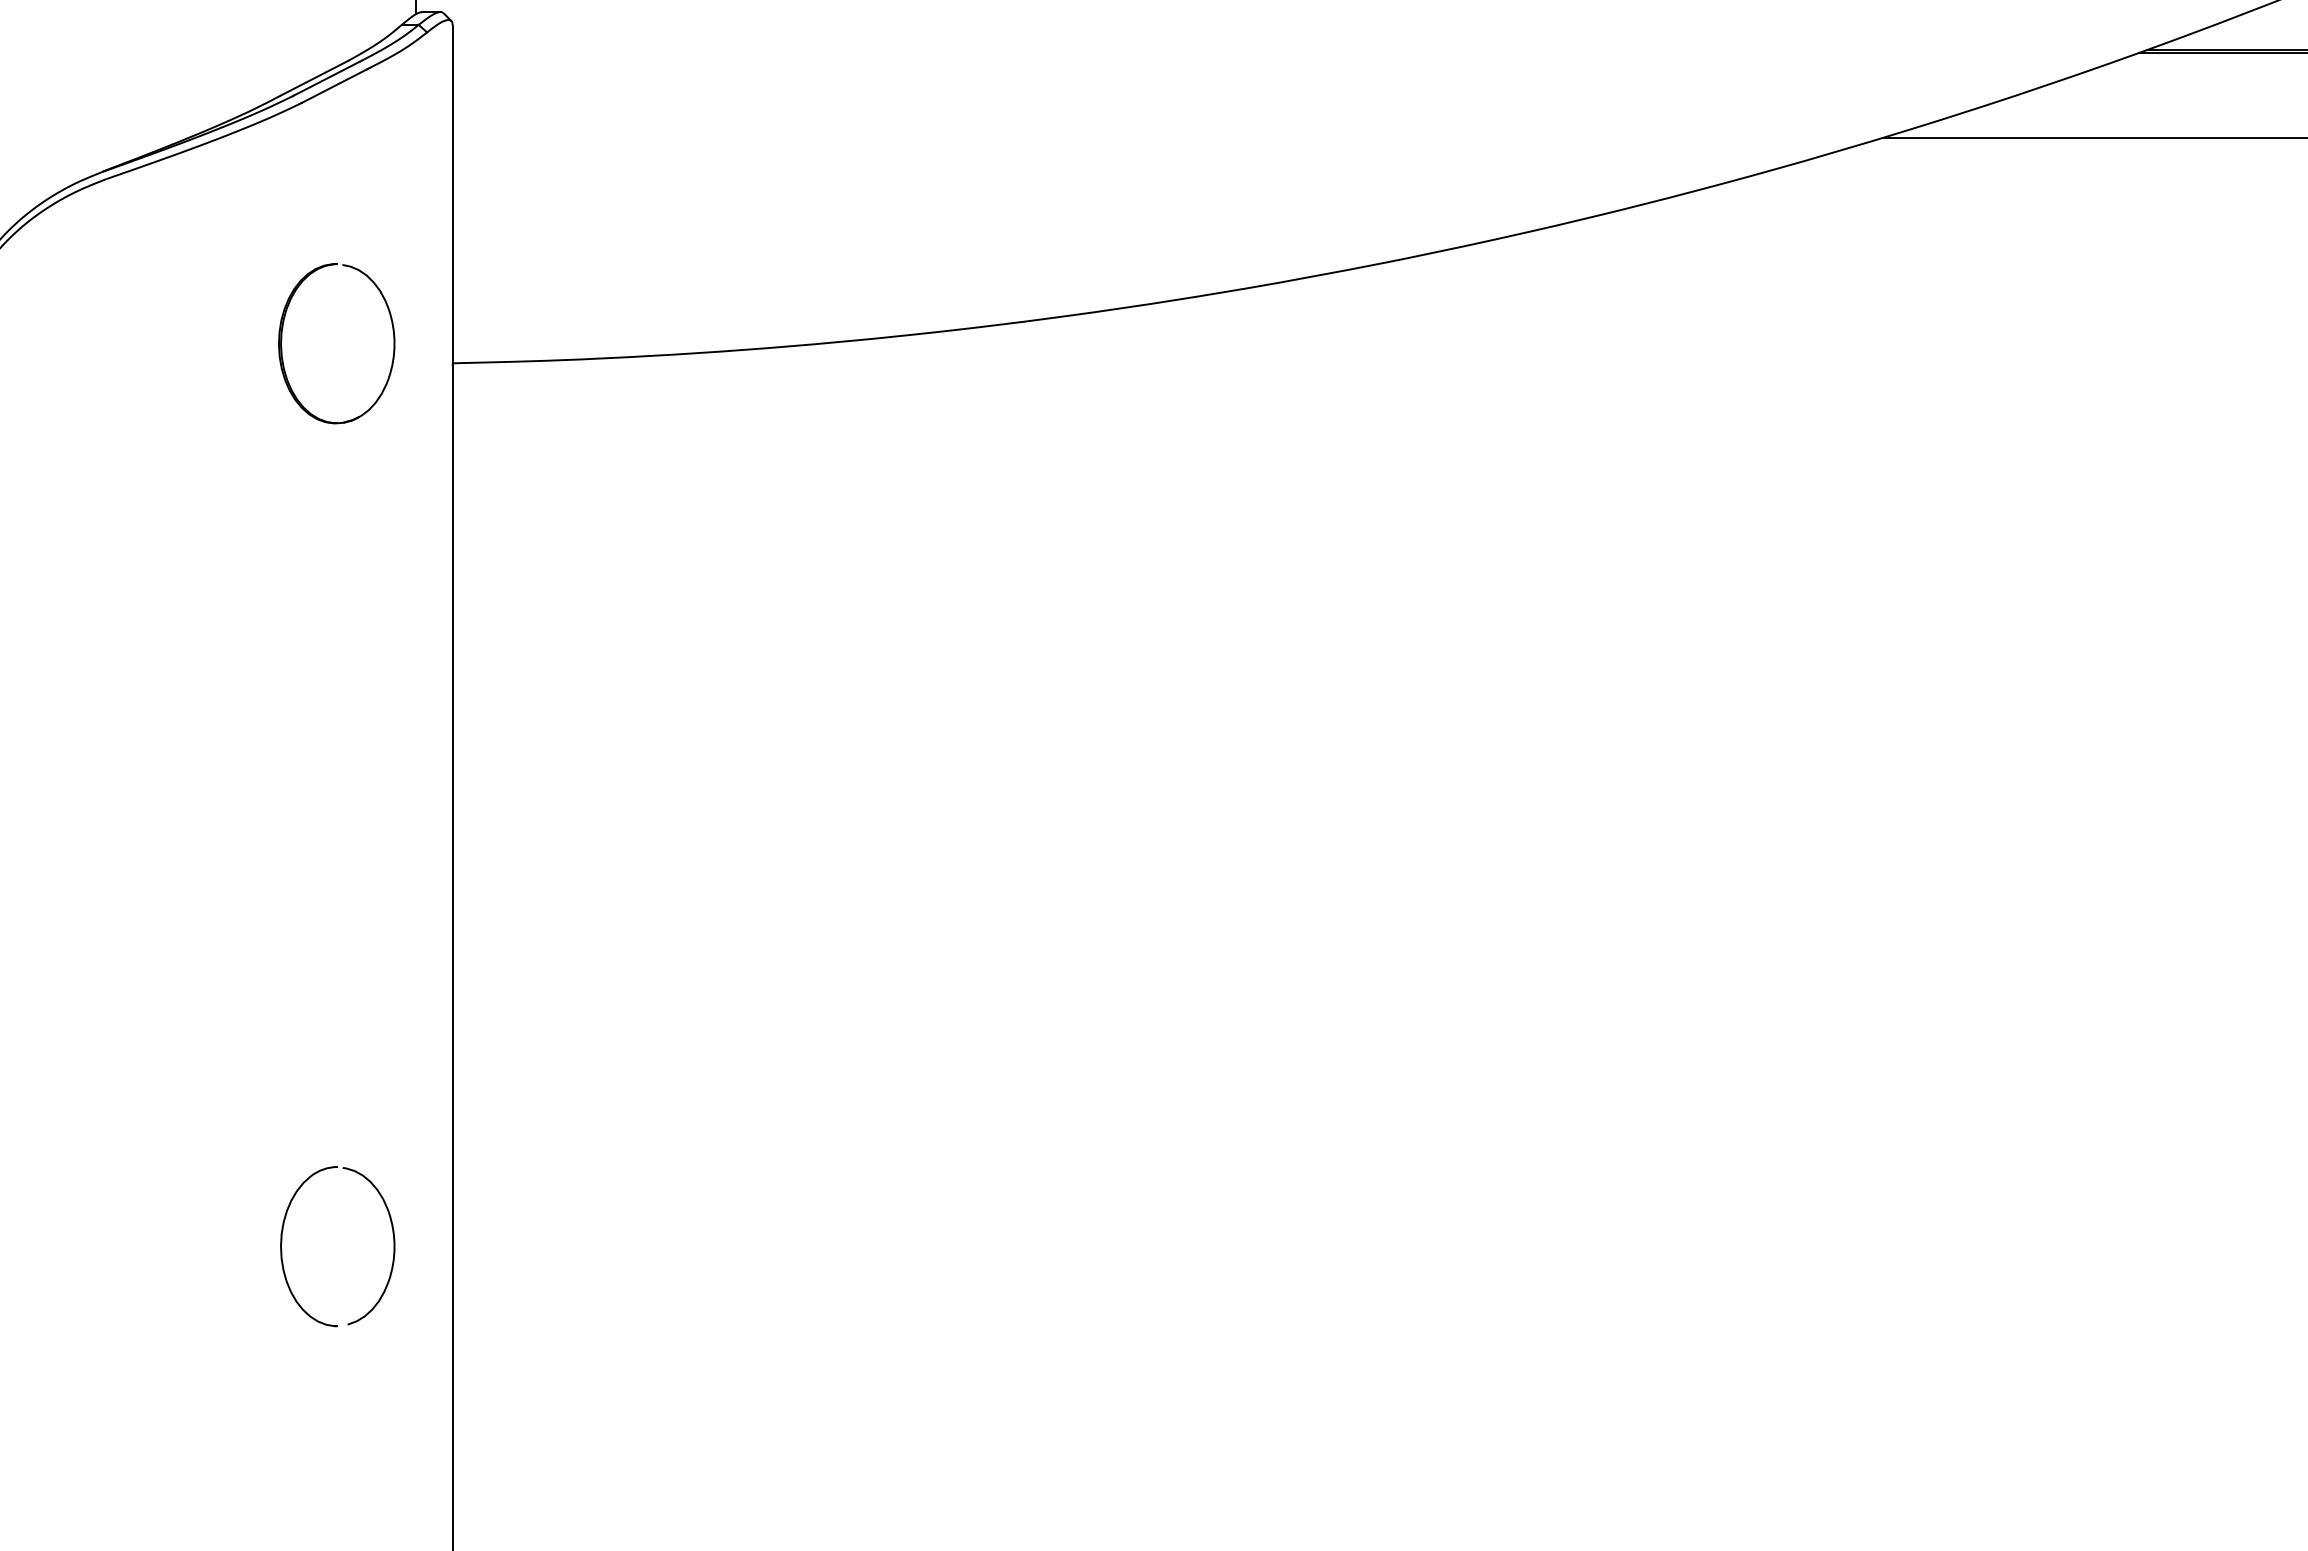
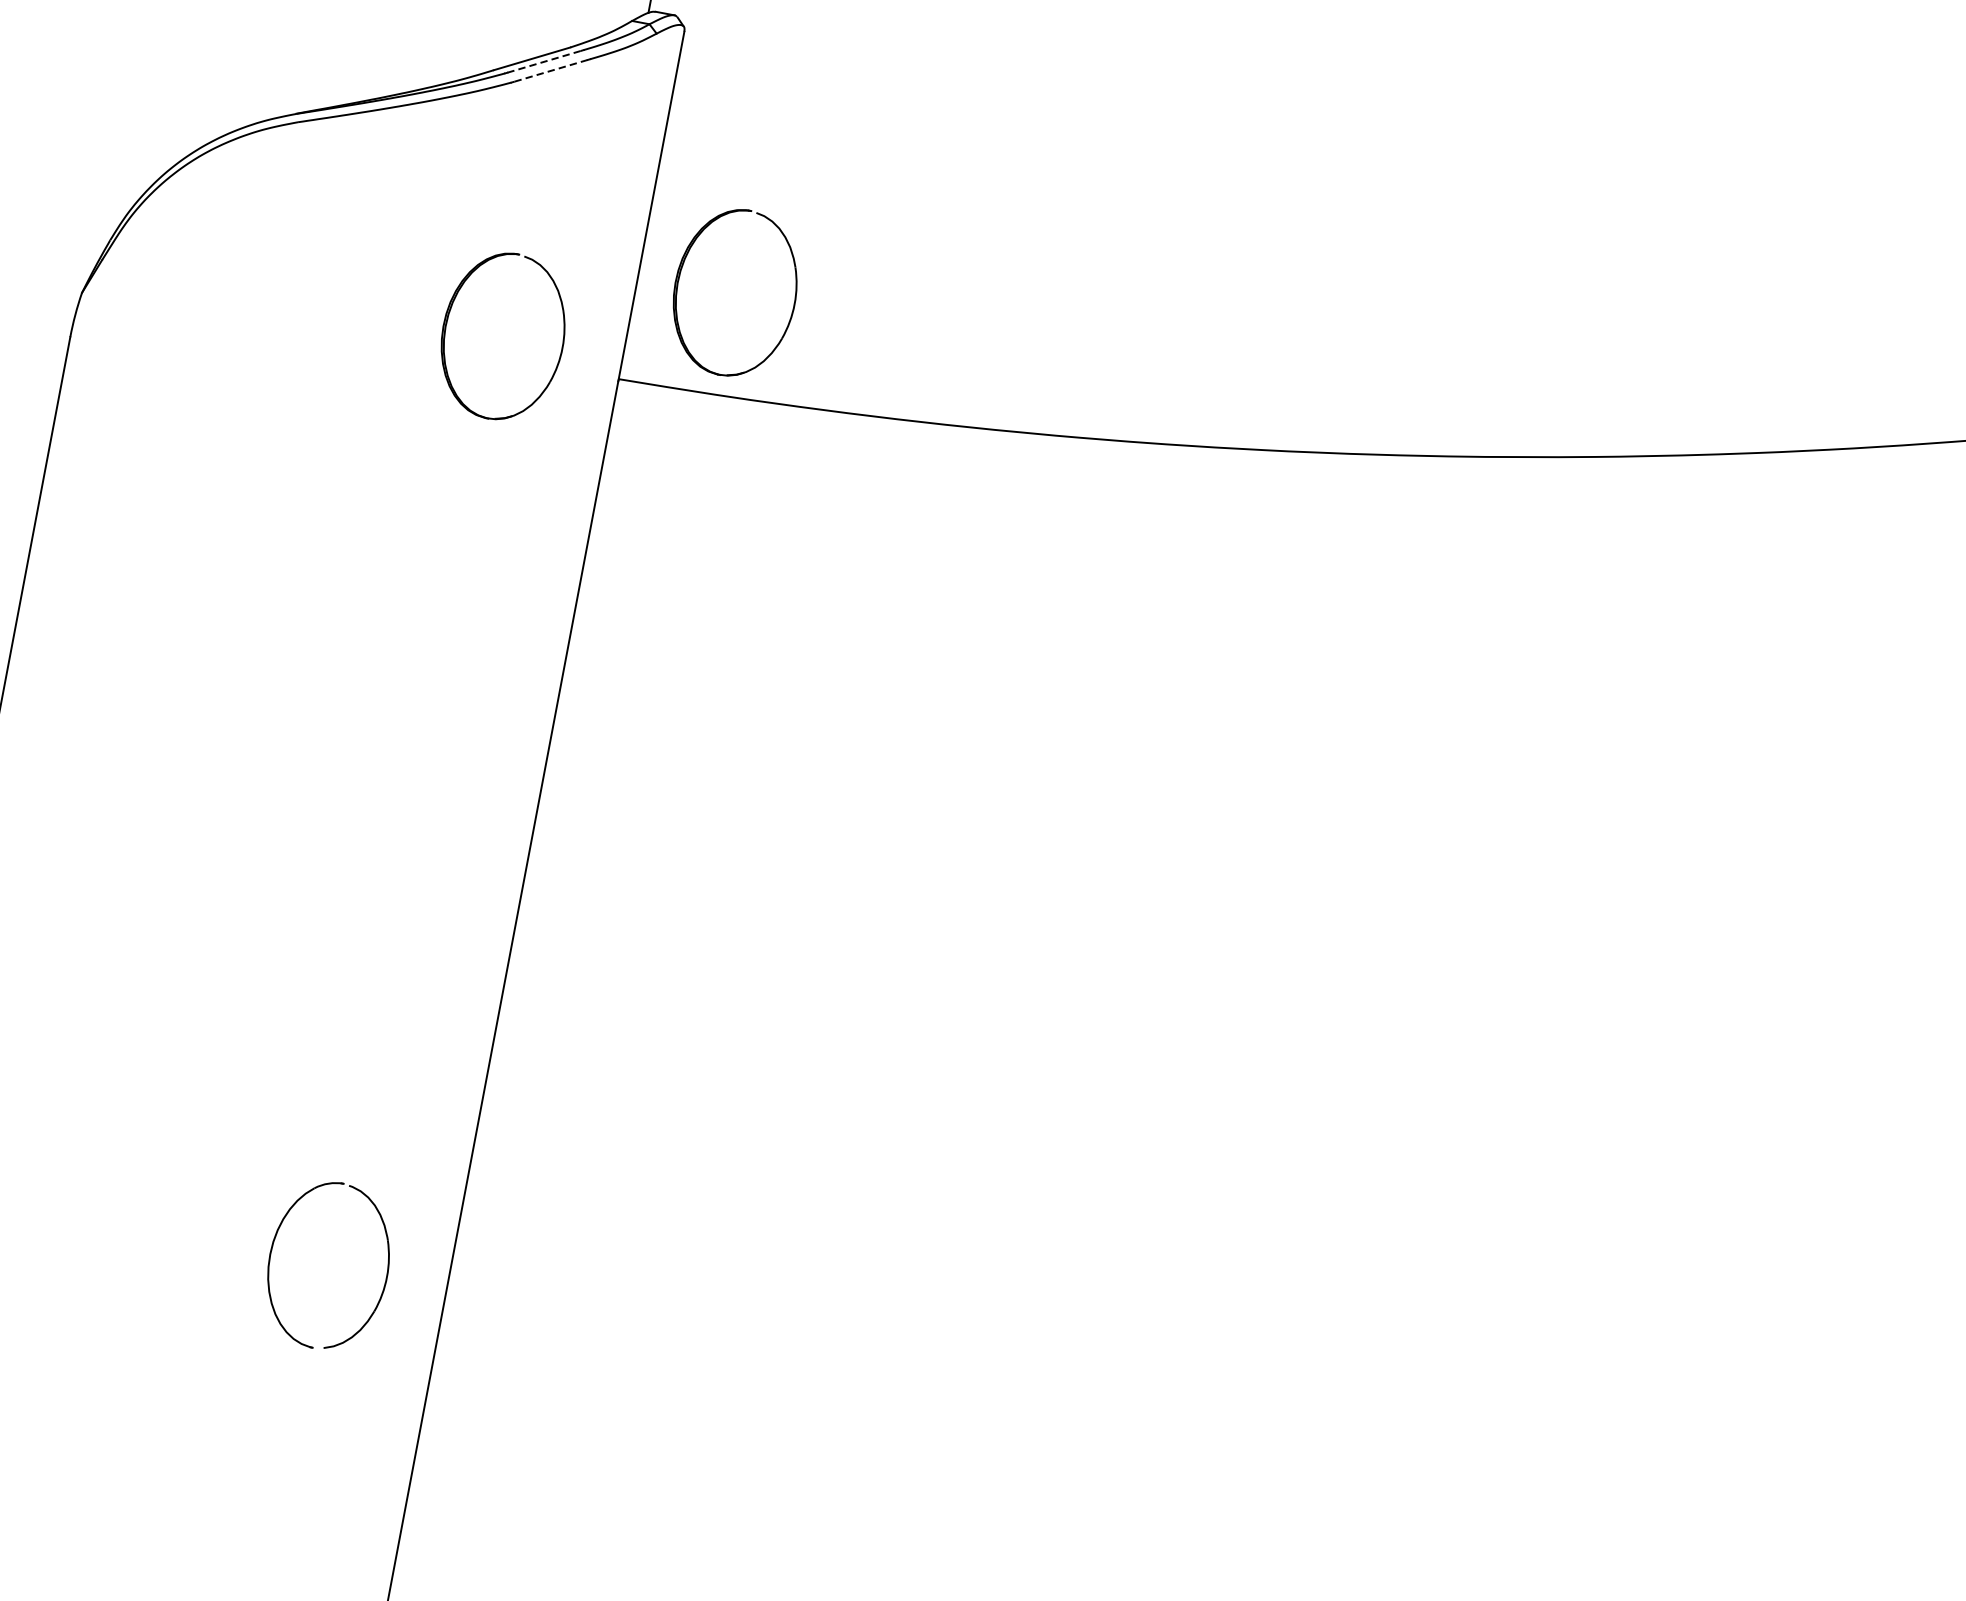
line: (326, 78) -> (544, 61), solid -> dashed
line: (334, 86) -> (550, 71), solid -> dashed
part: (492, 258) -> (680, 279), added

